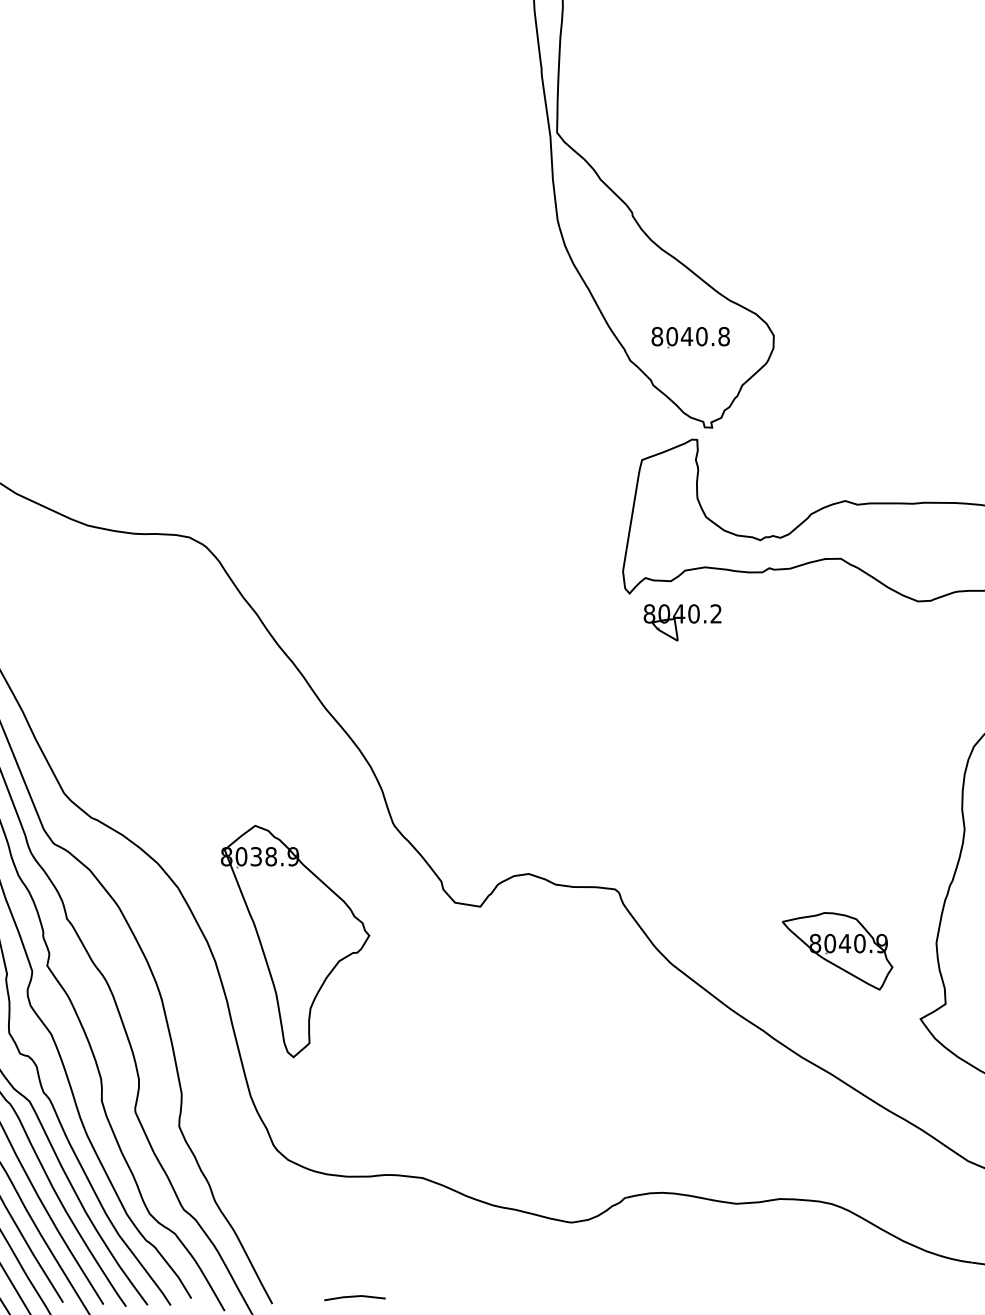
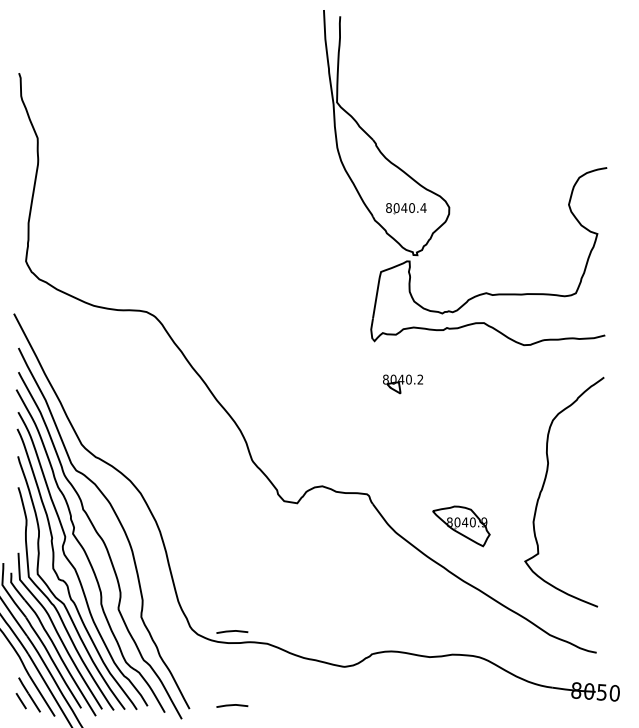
text: (724, 337) -> (423, 208), 8040.8 -> 8040.4
part: (681, 623) -> (402, 384), moved
part: (295, 941) -> (201, 521), removed
part: (837, 951) -> (461, 526), moved
line: (355, 1154) -> (232, 631), added

